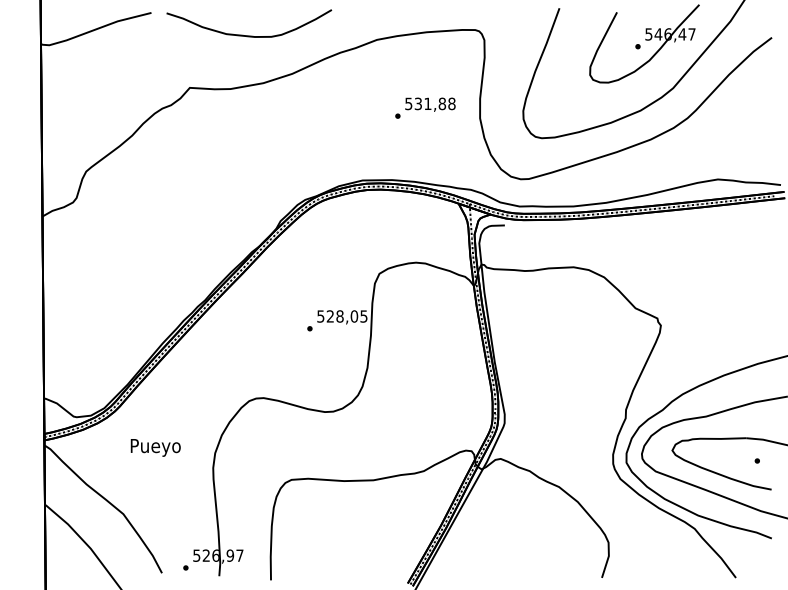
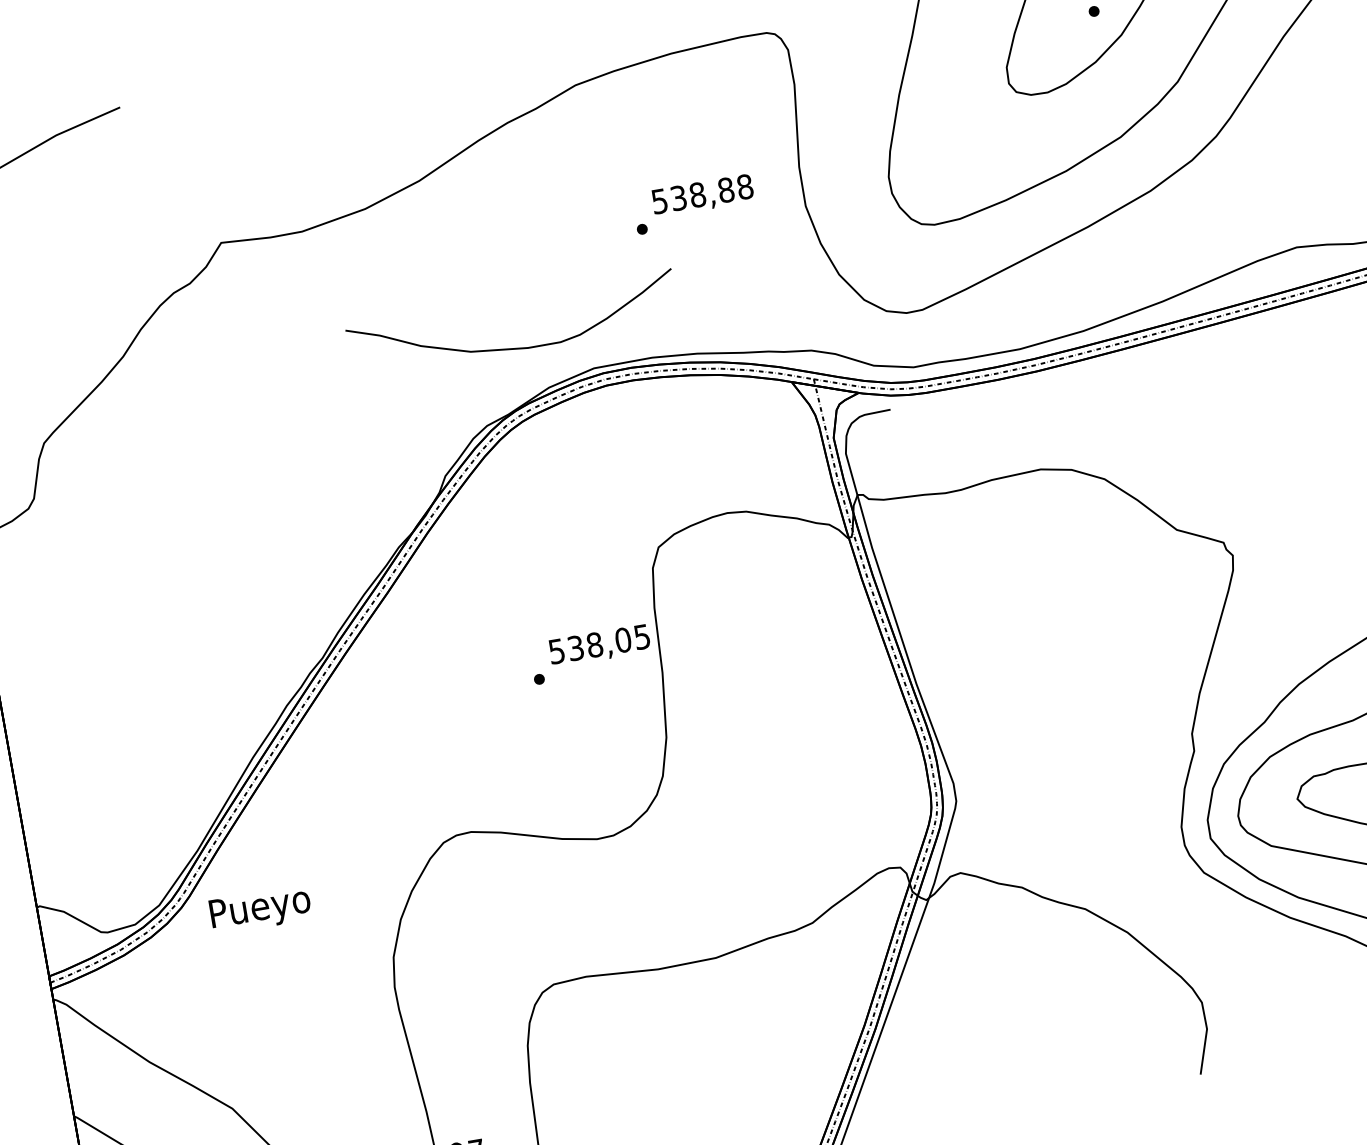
curve: (249, 35) -> (516, 346), moved
text: (427, 103) -> (696, 194), 531,88 -> 538,88
text: (329, 316) -> (574, 648), 528,05 -> 538,05
text: (155, 447) -> (259, 909), moved

